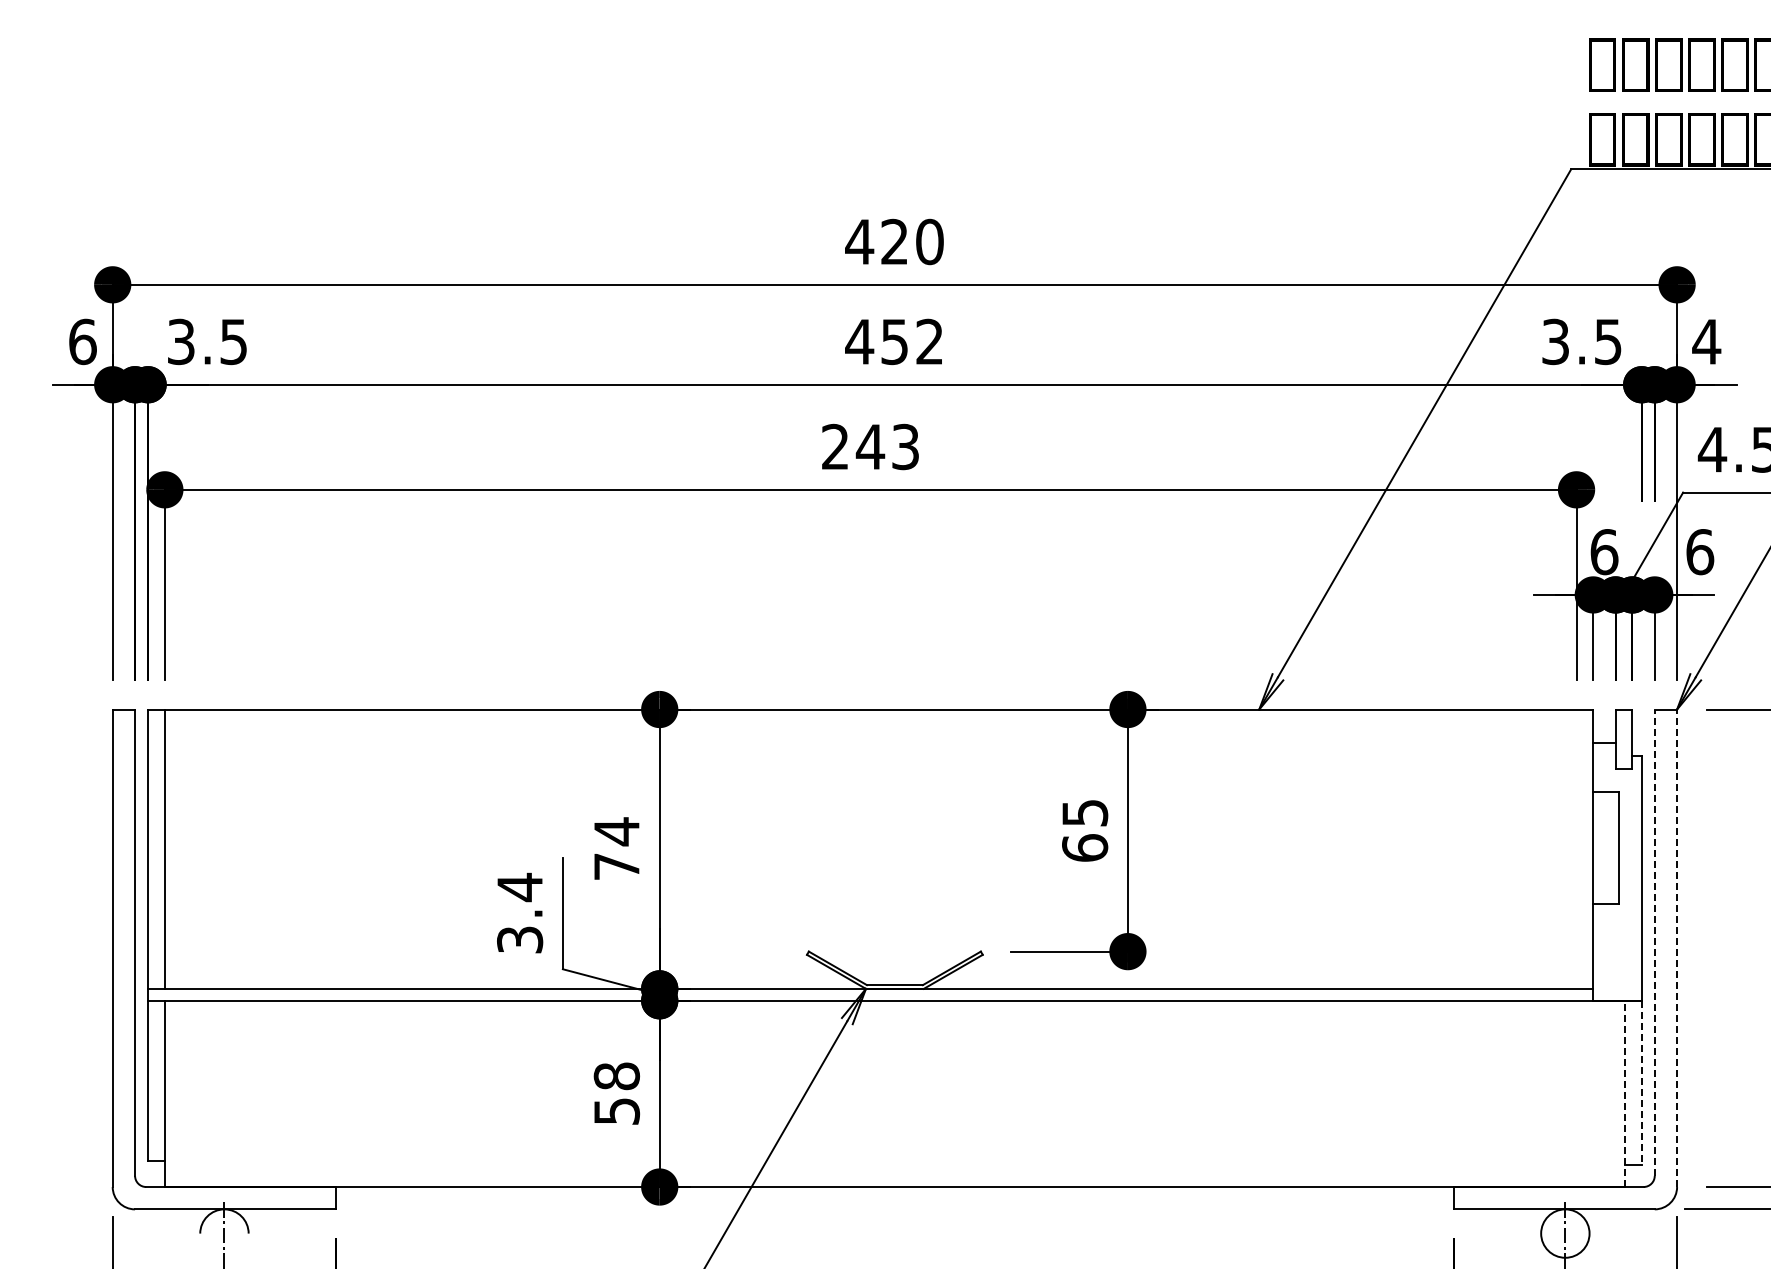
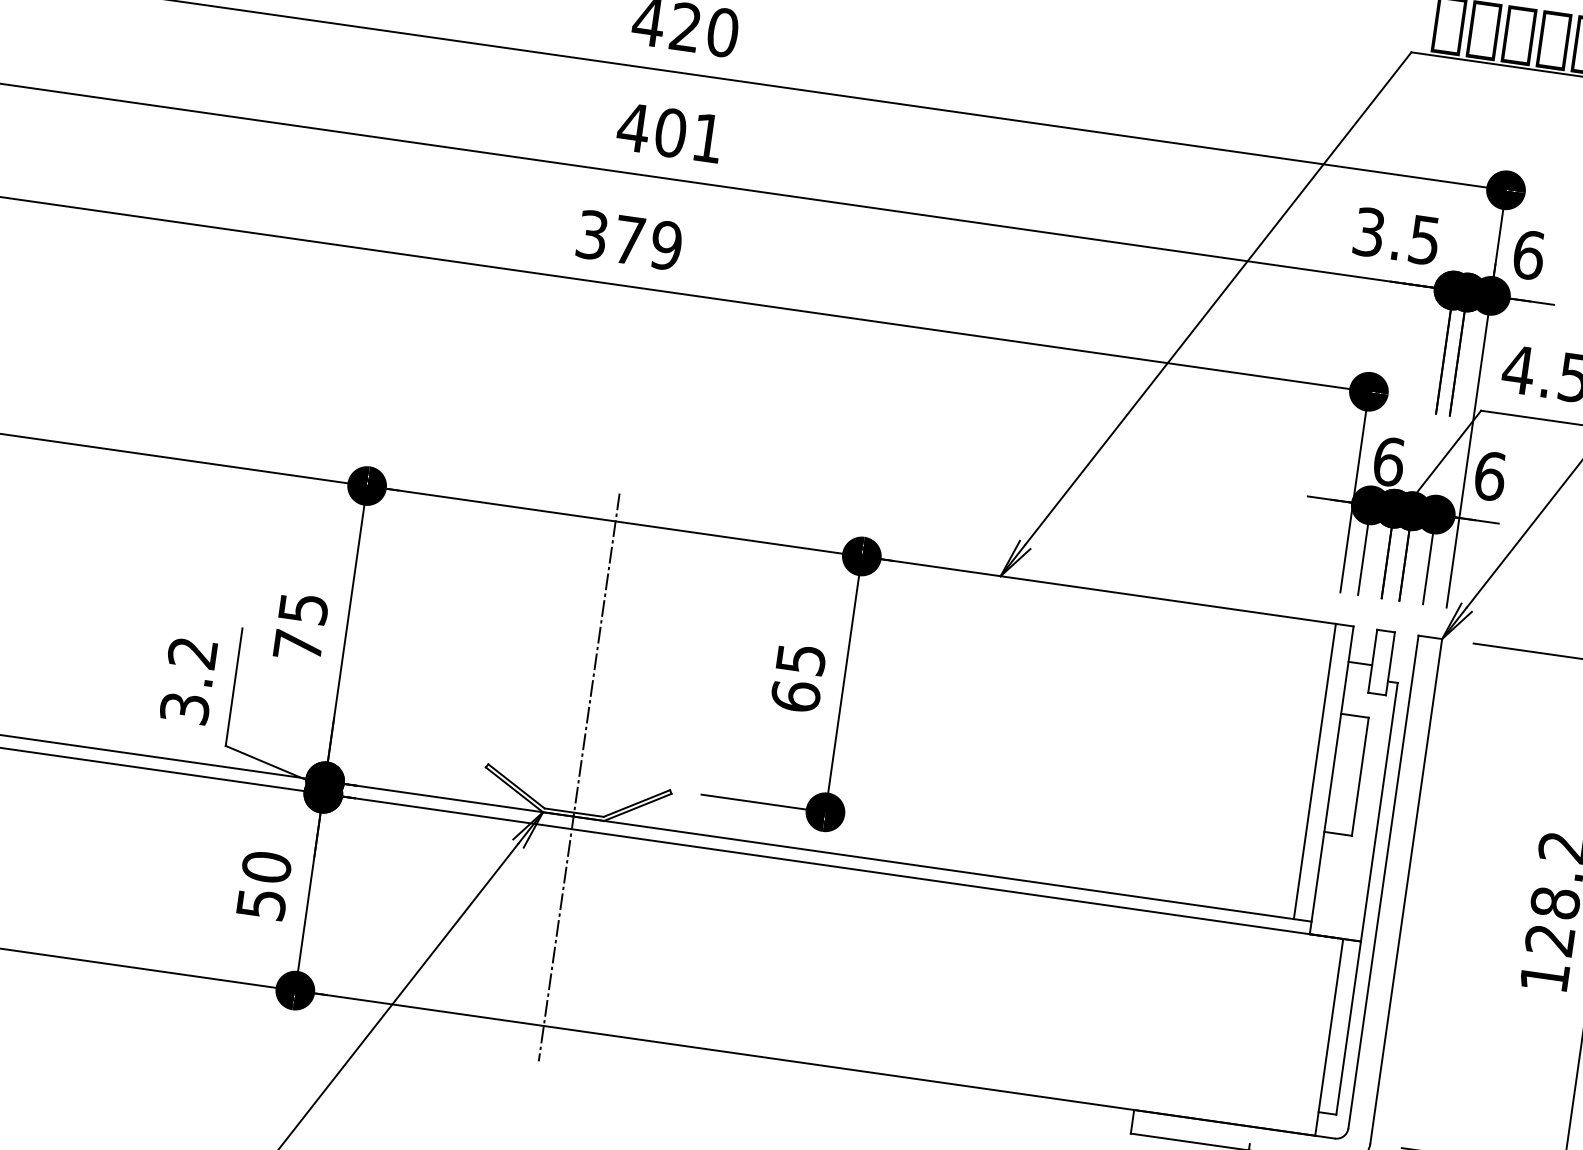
text: (911, 341) -> (688, 135), 452 -> 401
text: (1706, 341) -> (1528, 254), 4 -> 6
text: (870, 447) -> (629, 240), 243 -> 379
text: (617, 831) -> (304, 608), 74 -> 75
line: (1576, 848) -> (1314, 770), added
text: (519, 887) -> (192, 653), 3.4 -> 3.2
line: (1654, 942) -> (1383, 881), dashed -> solid
line: (1677, 948) -> (1406, 891), dashed -> solid
line: (894, 951) -> (578, 777), added
text: (616, 1076) -> (266, 867), 58 -> 50
line: (1641, 1082) -> (1348, 1027), dashed -> solid
line: (1624, 1093) -> (1328, 1036), dashed -> solid

